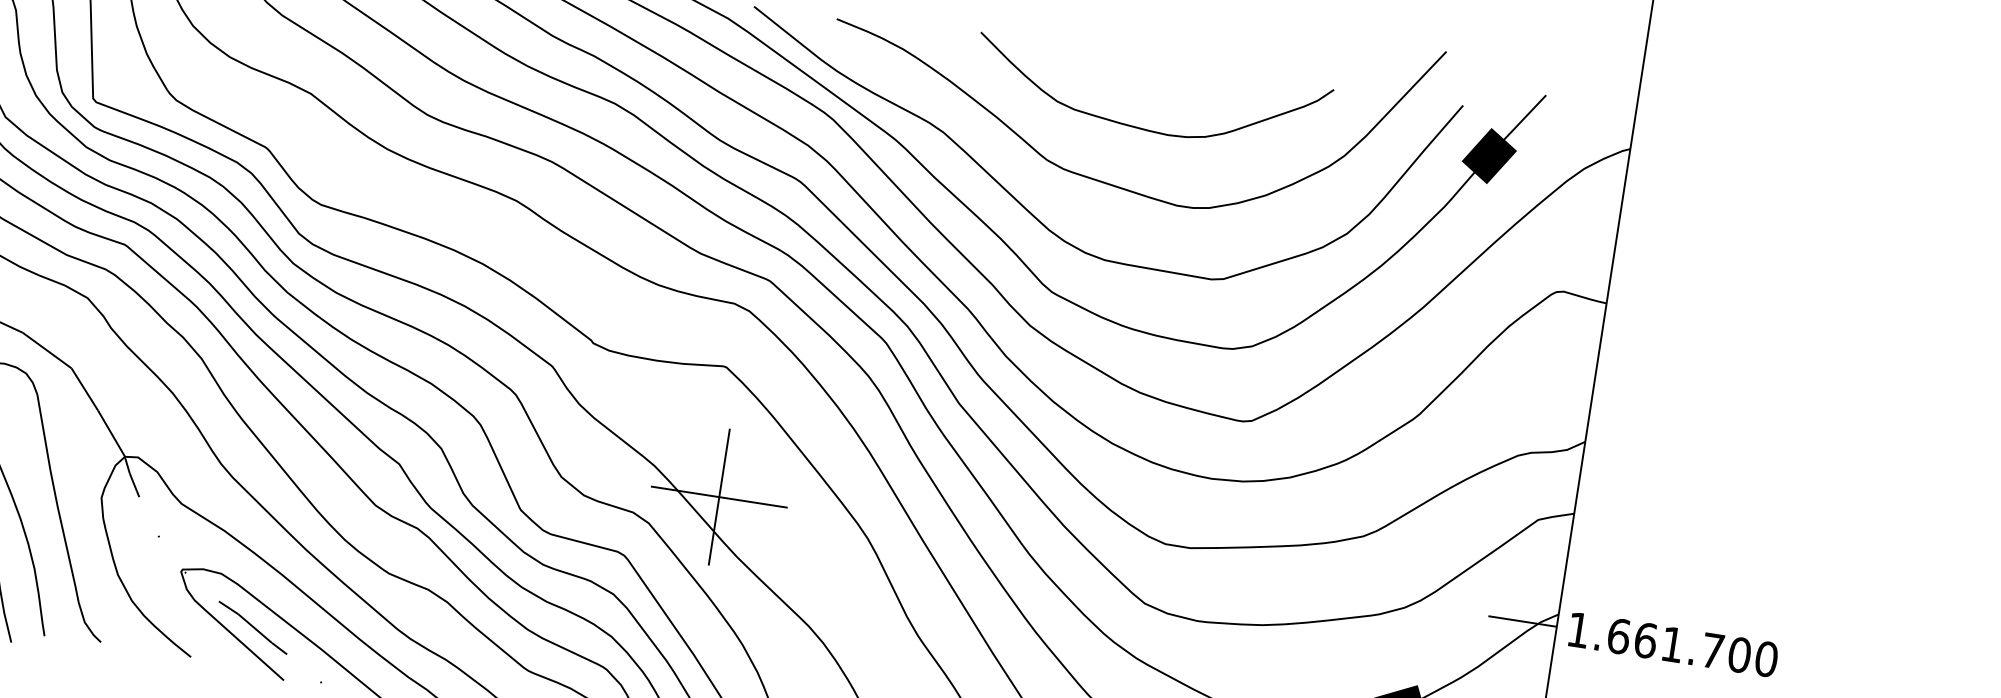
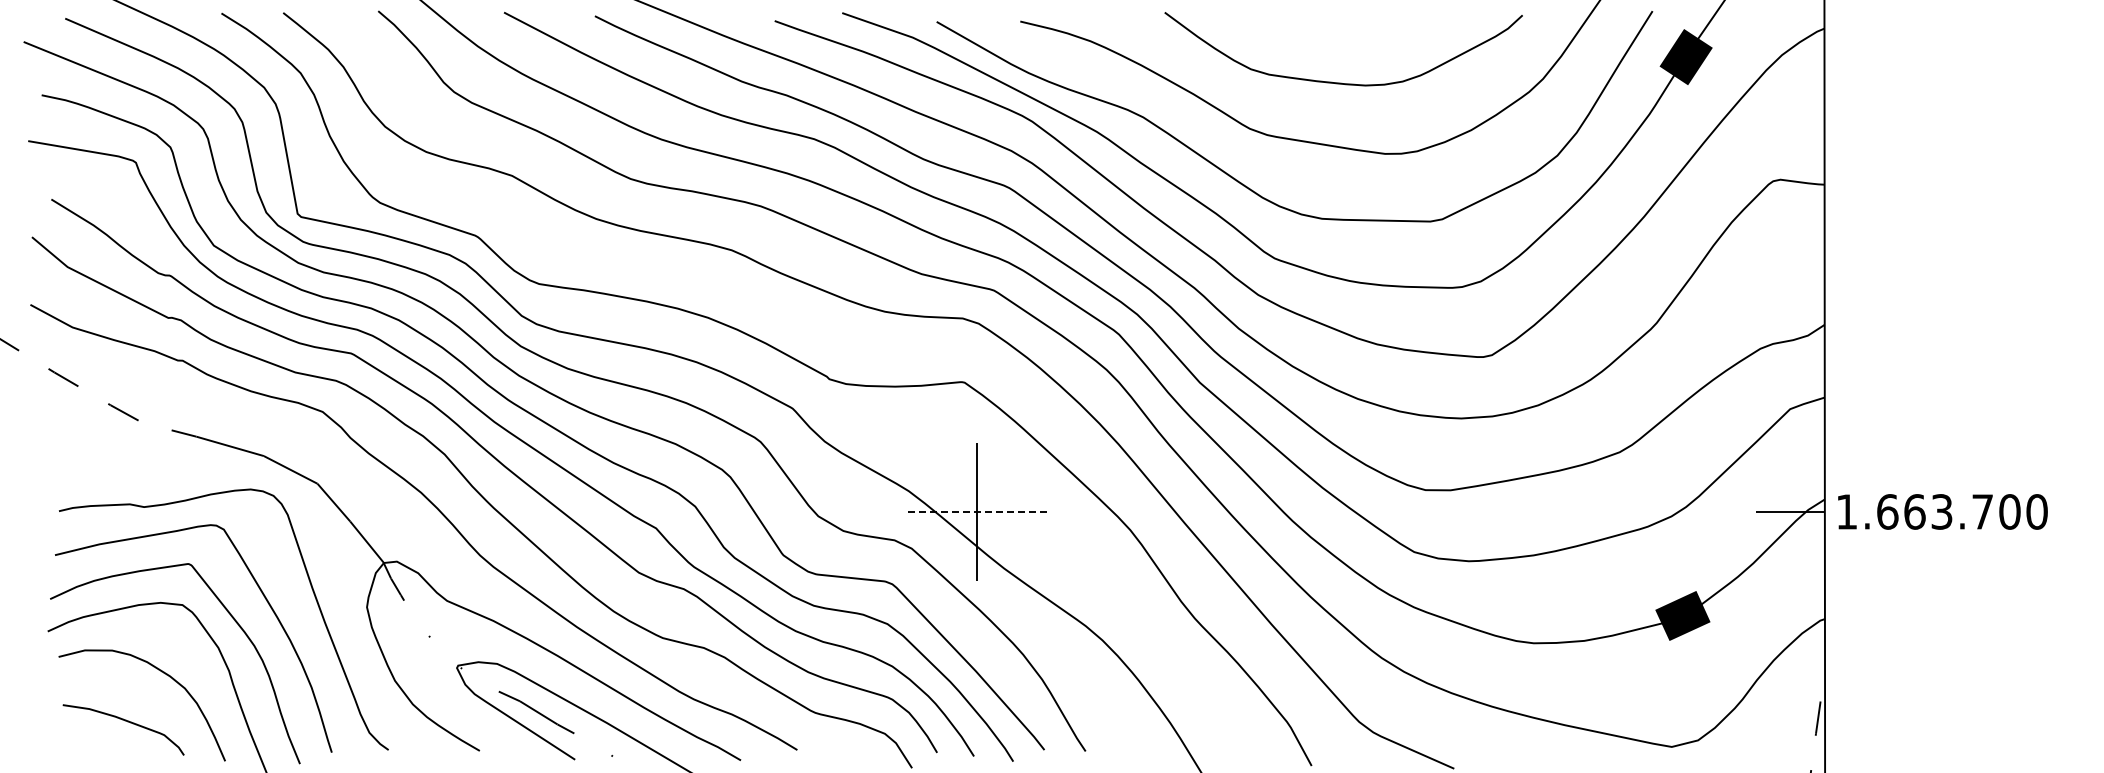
line: (718, 496) -> (976, 511), solid -> dashed
text: (1672, 644) -> (1941, 511), 1.661.700 -> 1.663.700

